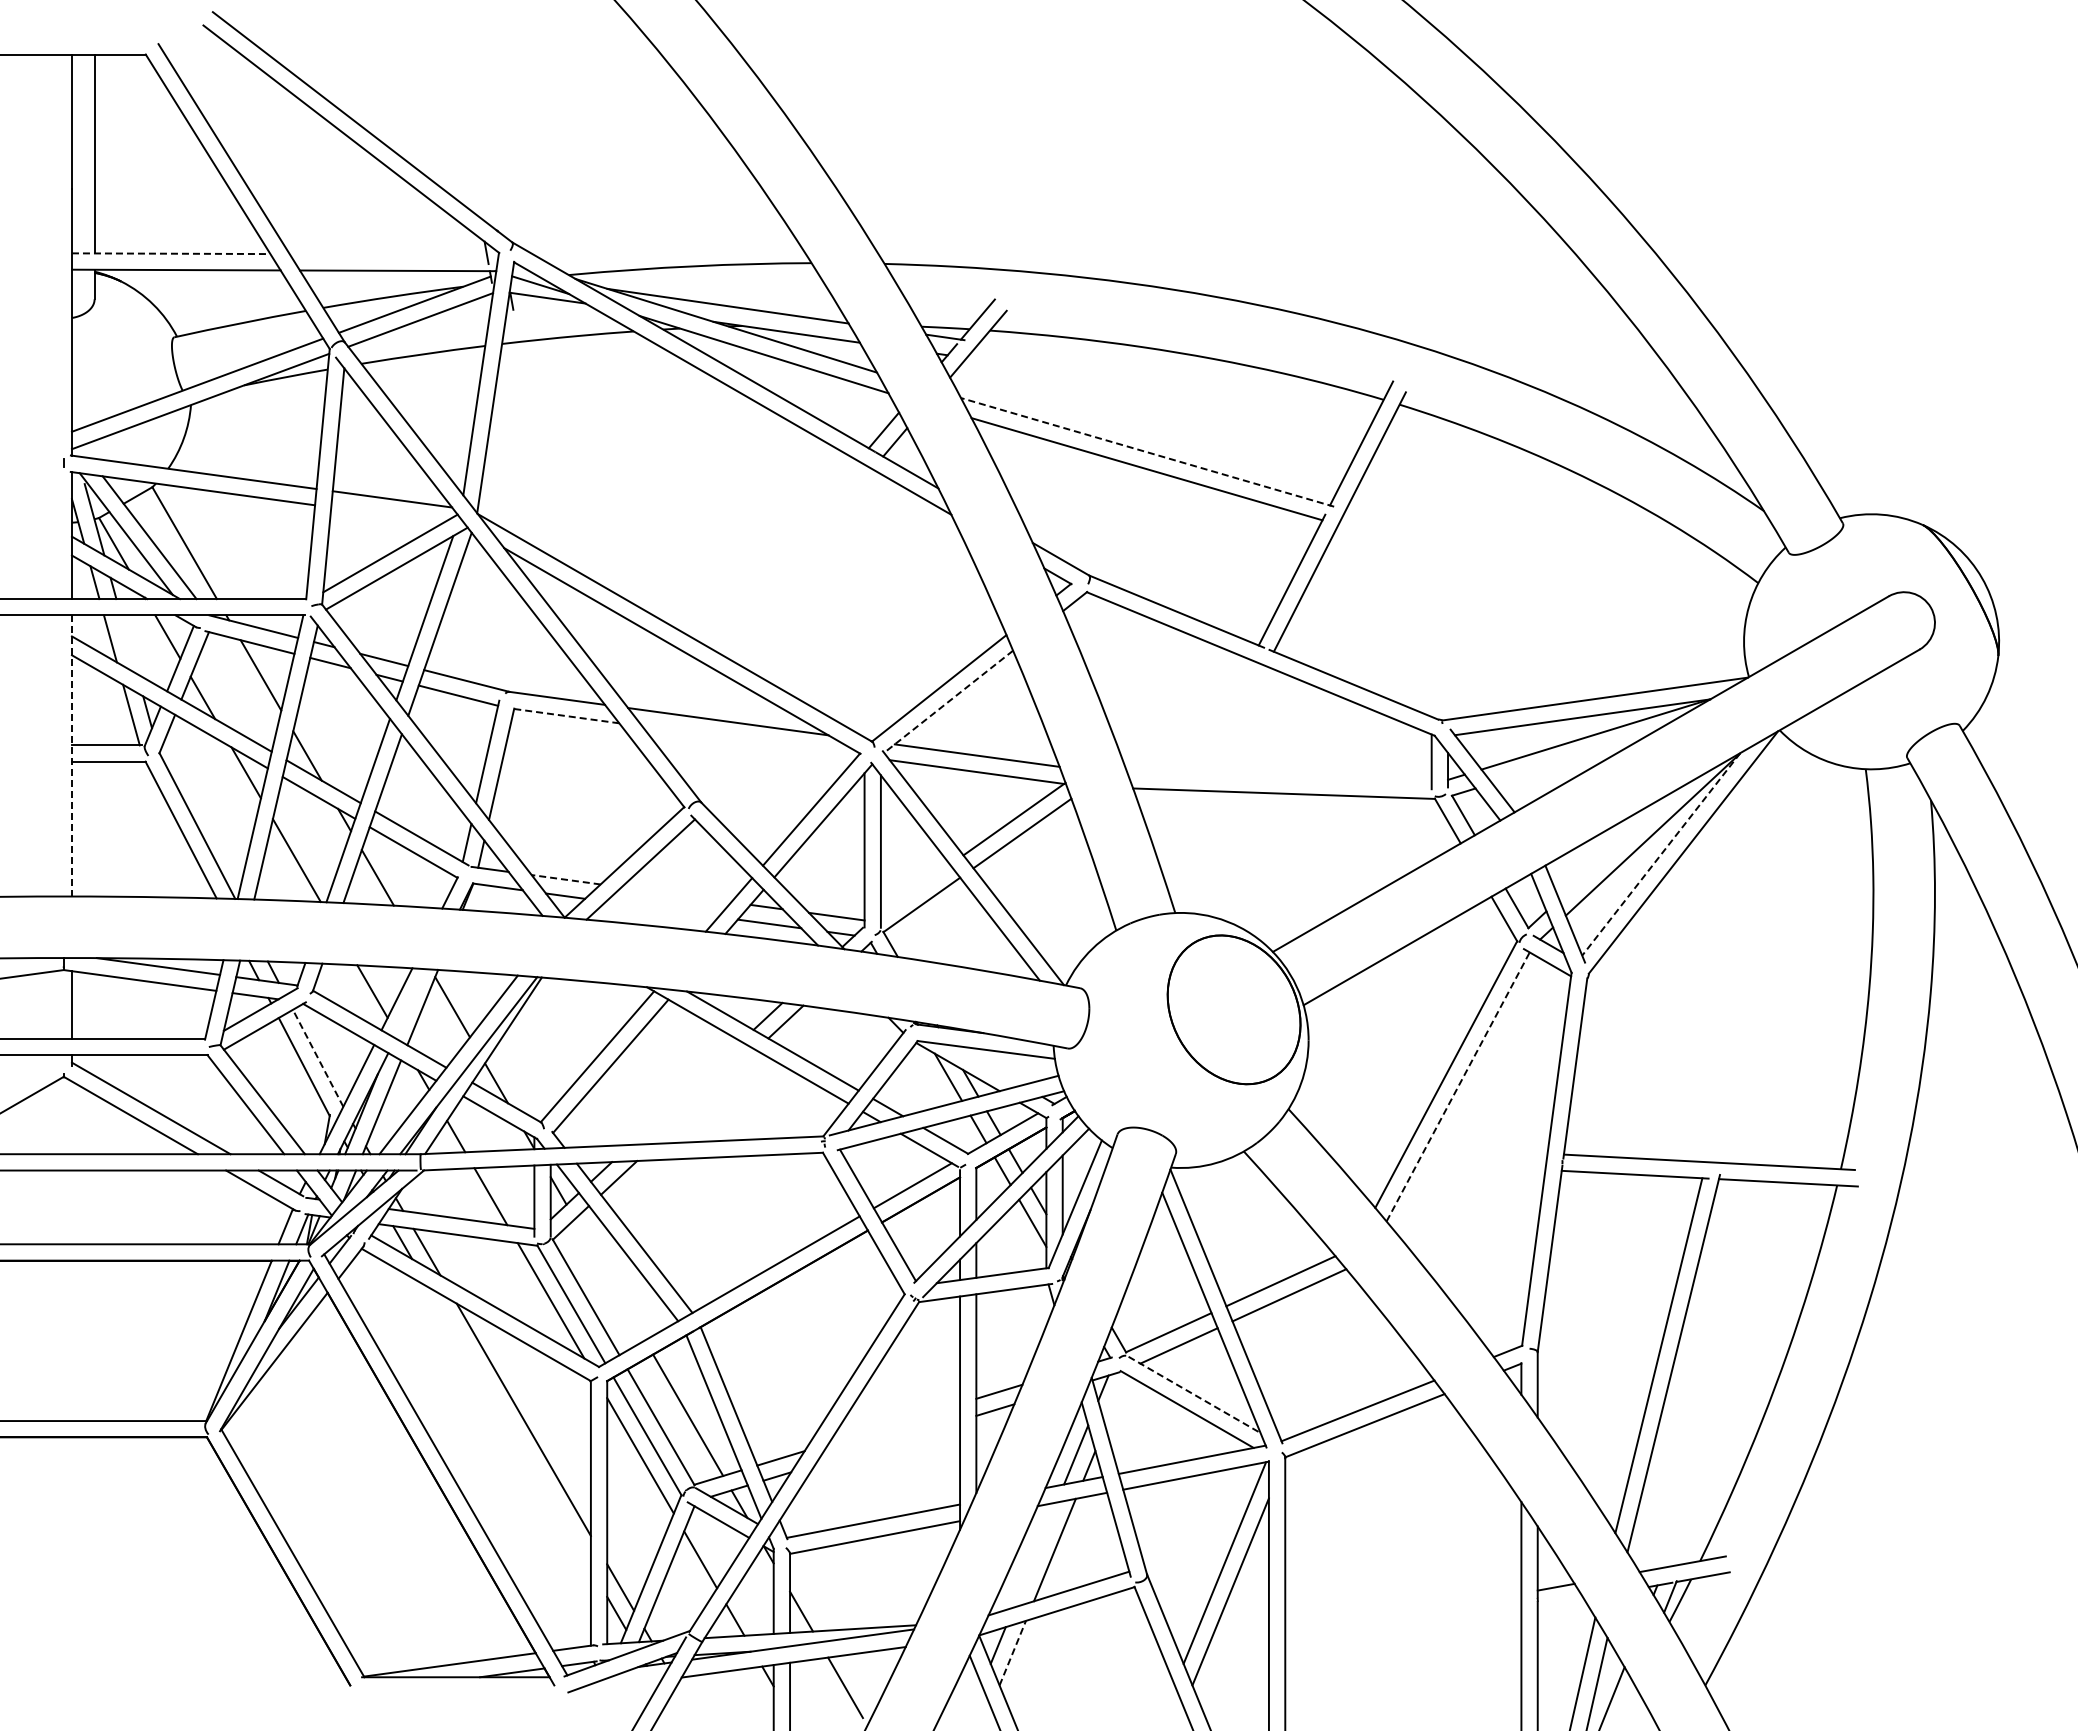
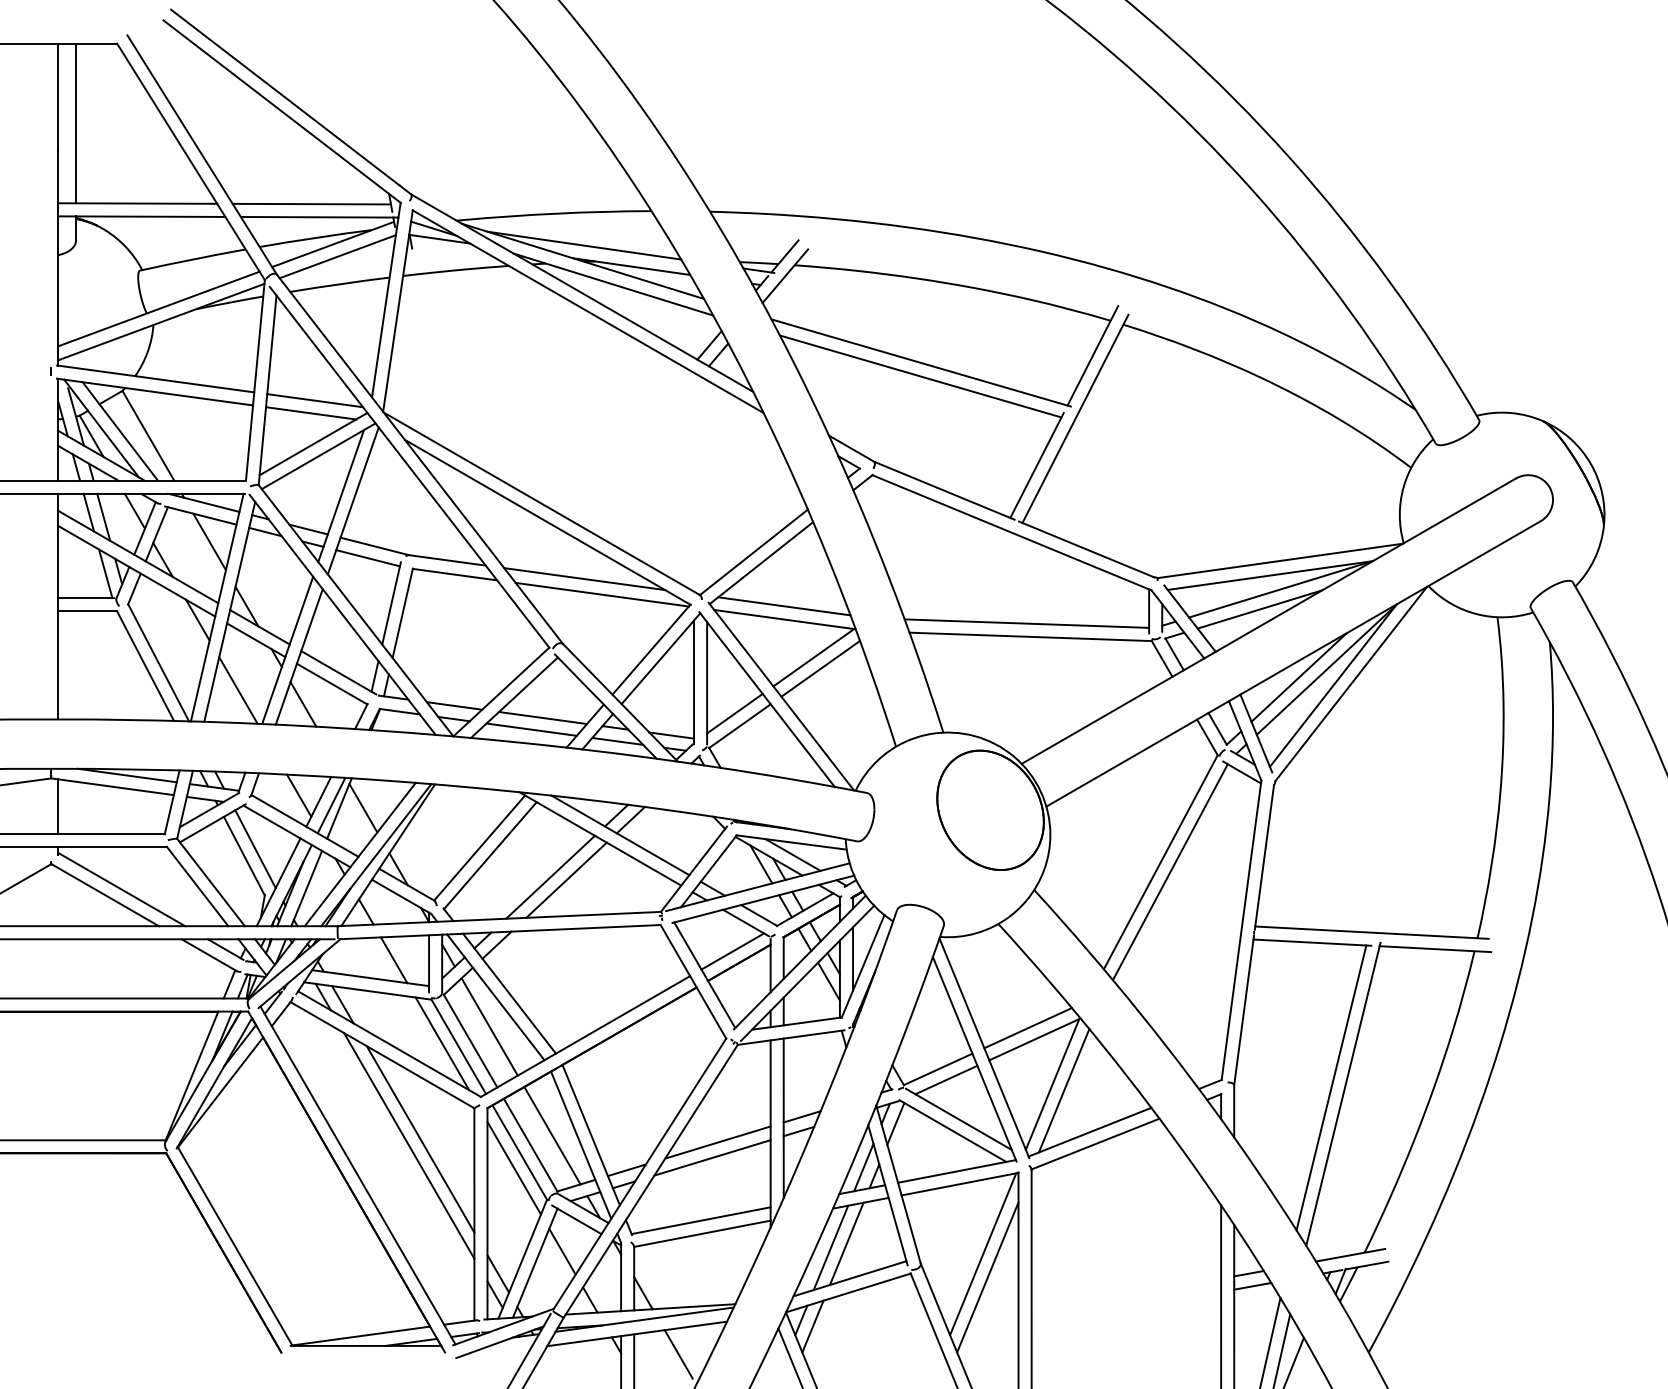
line: (171, 253) -> (137, 203), dashed -> solid
line: (387, 254) -> (311, 204), added
line: (1147, 452) -> (921, 363), dashed -> solid
line: (387, 514) -> (311, 412), added
line: (128, 644) -> (103, 517), added
line: (948, 702) -> (761, 563), dashed -> solid
line: (566, 716) -> (454, 574), dashed -> solid
line: (750, 740) -> (602, 594), added
line: (71, 755) -> (57, 606), dashed -> solid
line: (1569, 759) -> (1259, 609), added
line: (1279, 776) -> (1027, 623), added
line: (1618, 844) -> (1299, 677), added
line: (1660, 854) -> (1332, 685), dashed -> solid
line: (566, 879) -> (454, 705), dashed -> solid
line: (915, 888) -> (734, 712), added
line: (676, 894) -> (543, 717), added
line: (662, 909) -> (531, 729), added
line: (412, 1003) -> (331, 805), added
line: (318, 1058) -> (255, 849), dashed -> solid
line: (987, 1065) -> (792, 855), added
line: (1458, 1086) -> (1170, 871), dashed -> solid
line: (685, 1092) -> (550, 876), added
line: (705, 1096) -> (566, 879), added
line: (609, 1279) -> (489, 1026), added
line: (1311, 1350) -> (1052, 1083), added
line: (1325, 1359) -> (1063, 1090), added
line: (1195, 1395) -> (959, 1119), dashed -> solid
line: (1115, 1400) -> (895, 1123), added
line: (894, 1423) -> (718, 1142), added
line: (509, 1427) -> (409, 1145), added
line: (887, 1442) -> (712, 1157), added
line: (1034, 1554) -> (830, 1247), added
line: (1560, 1602) -> (1252, 1285), added
line: (1012, 1653) -> (812, 1326), dashed -> solid

